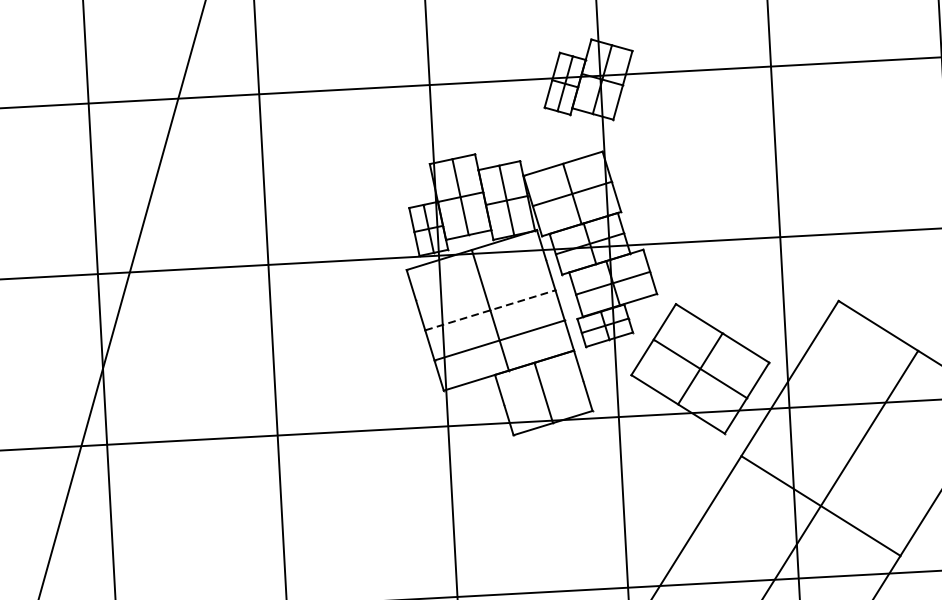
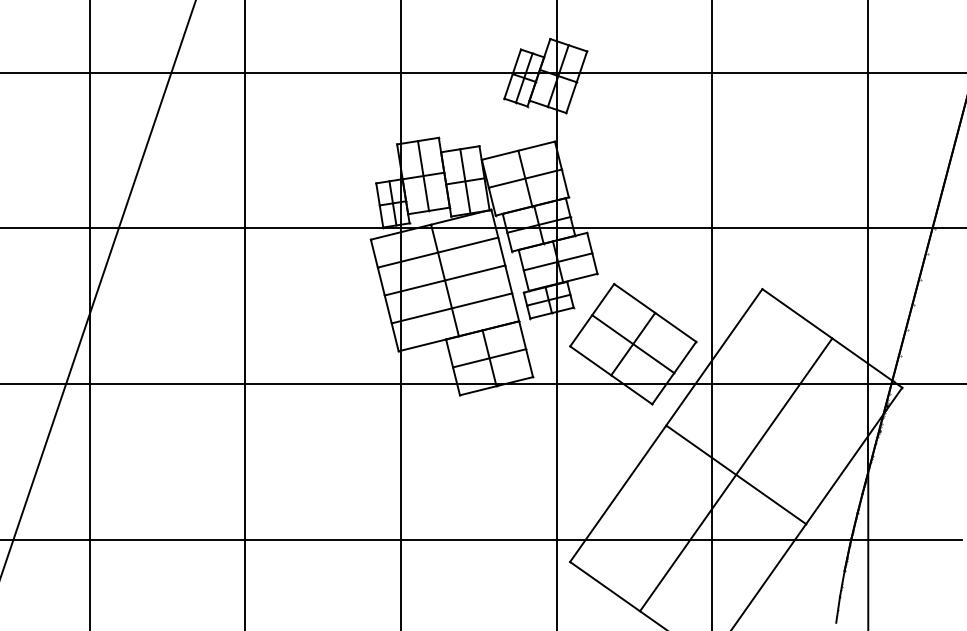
line: (480, 280) -> (437, 252), added
line: (490, 310) -> (445, 280), dashed -> solid
line: (543, 393) -> (489, 358), added

